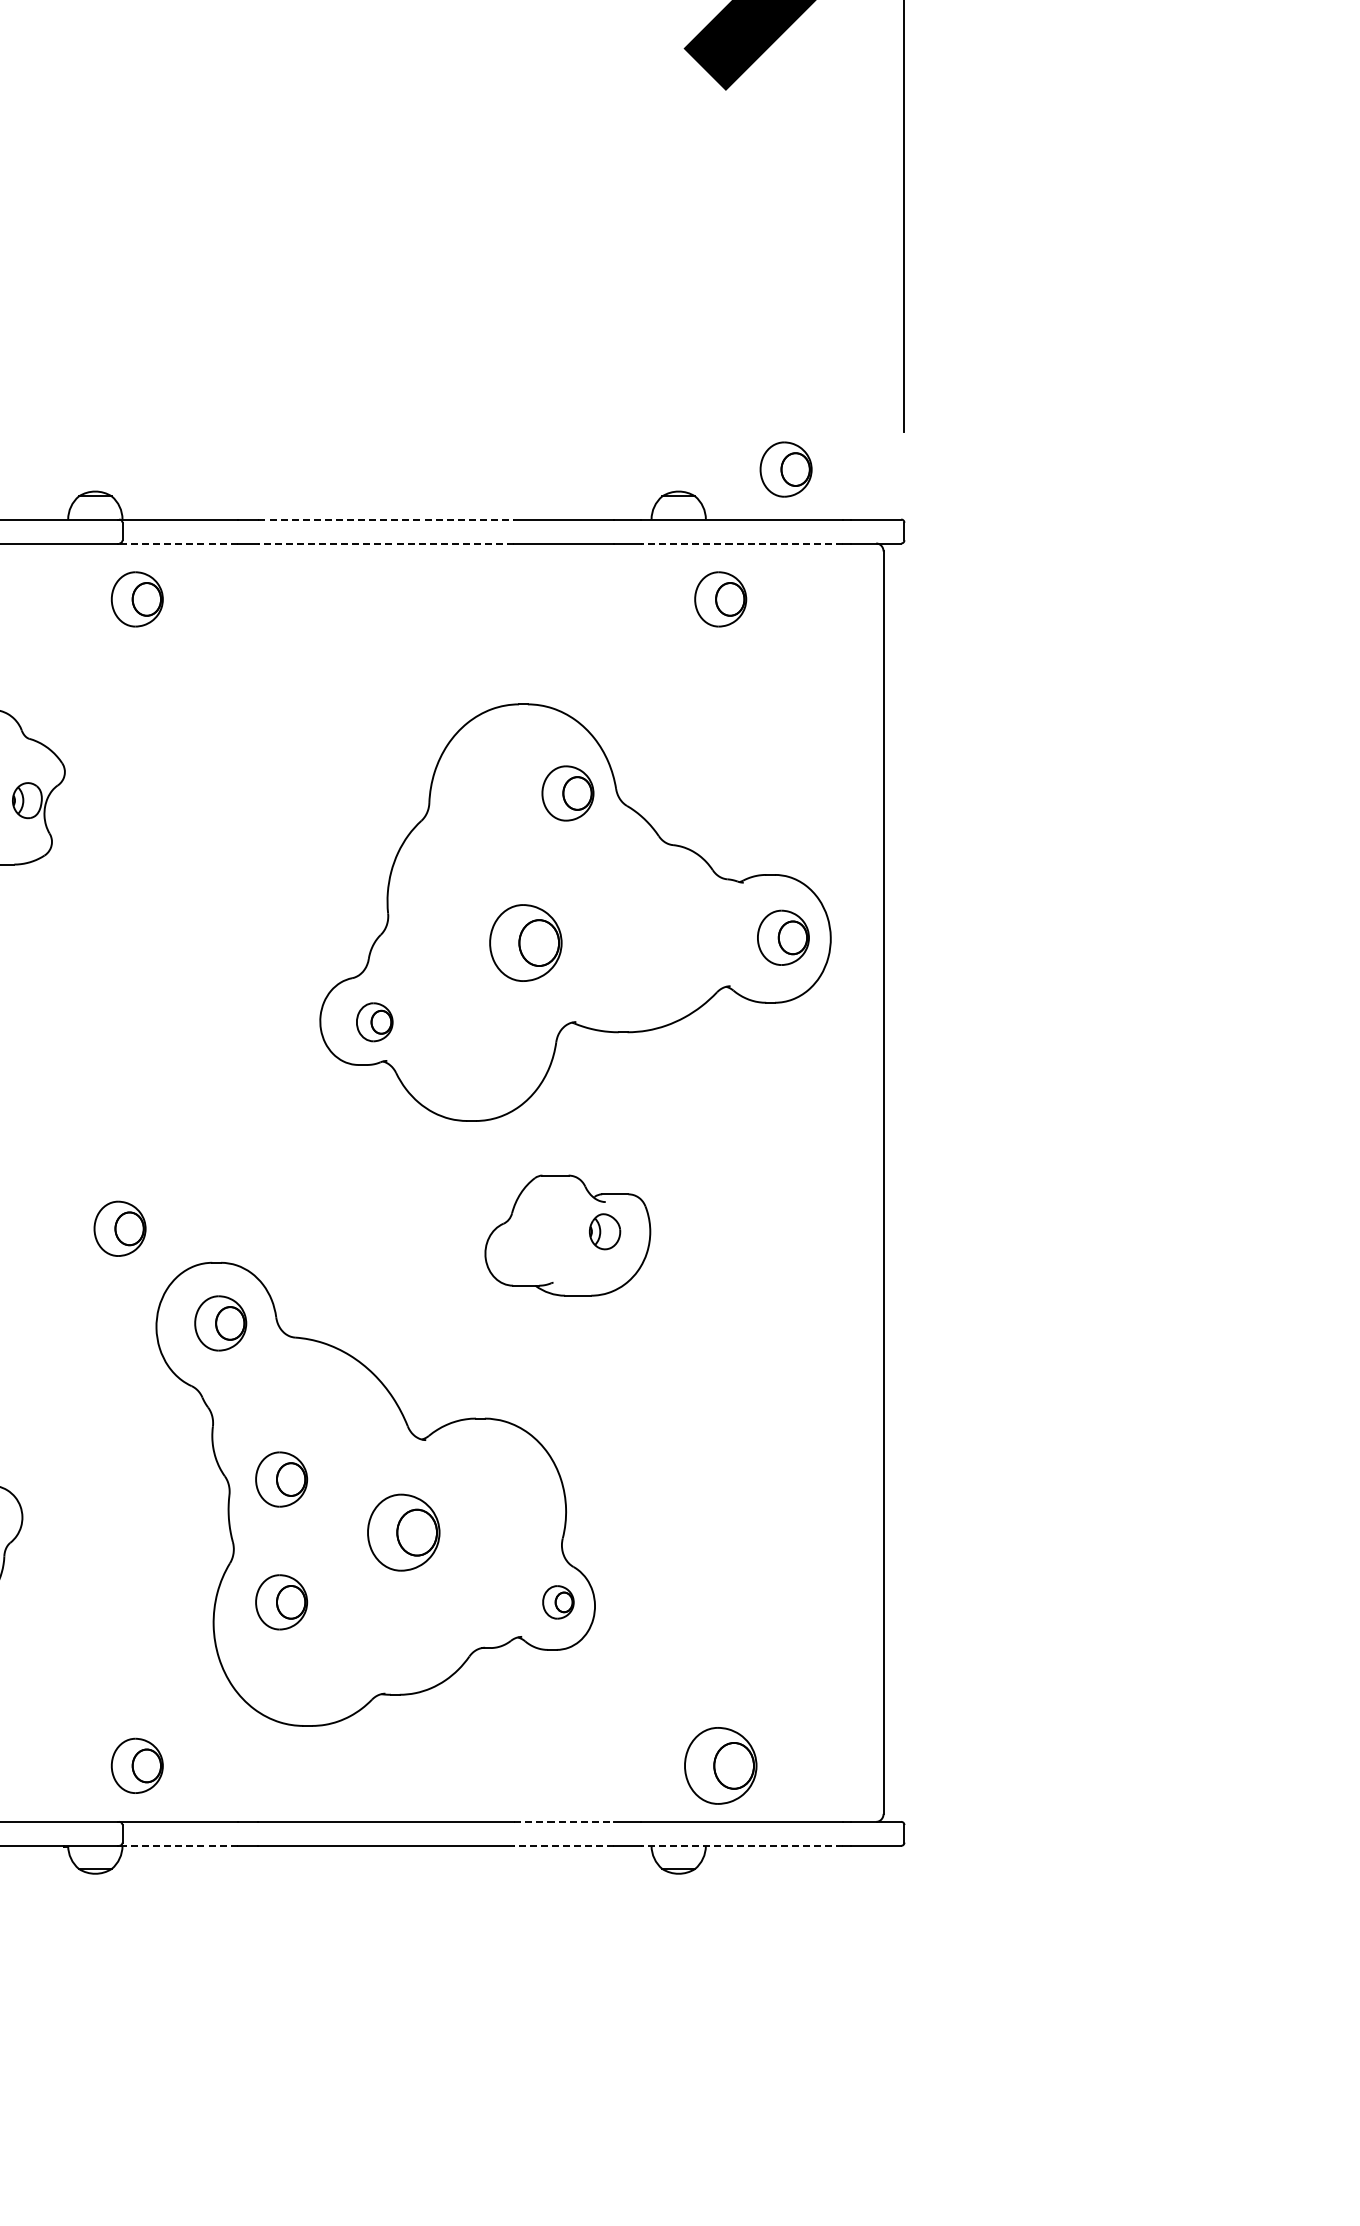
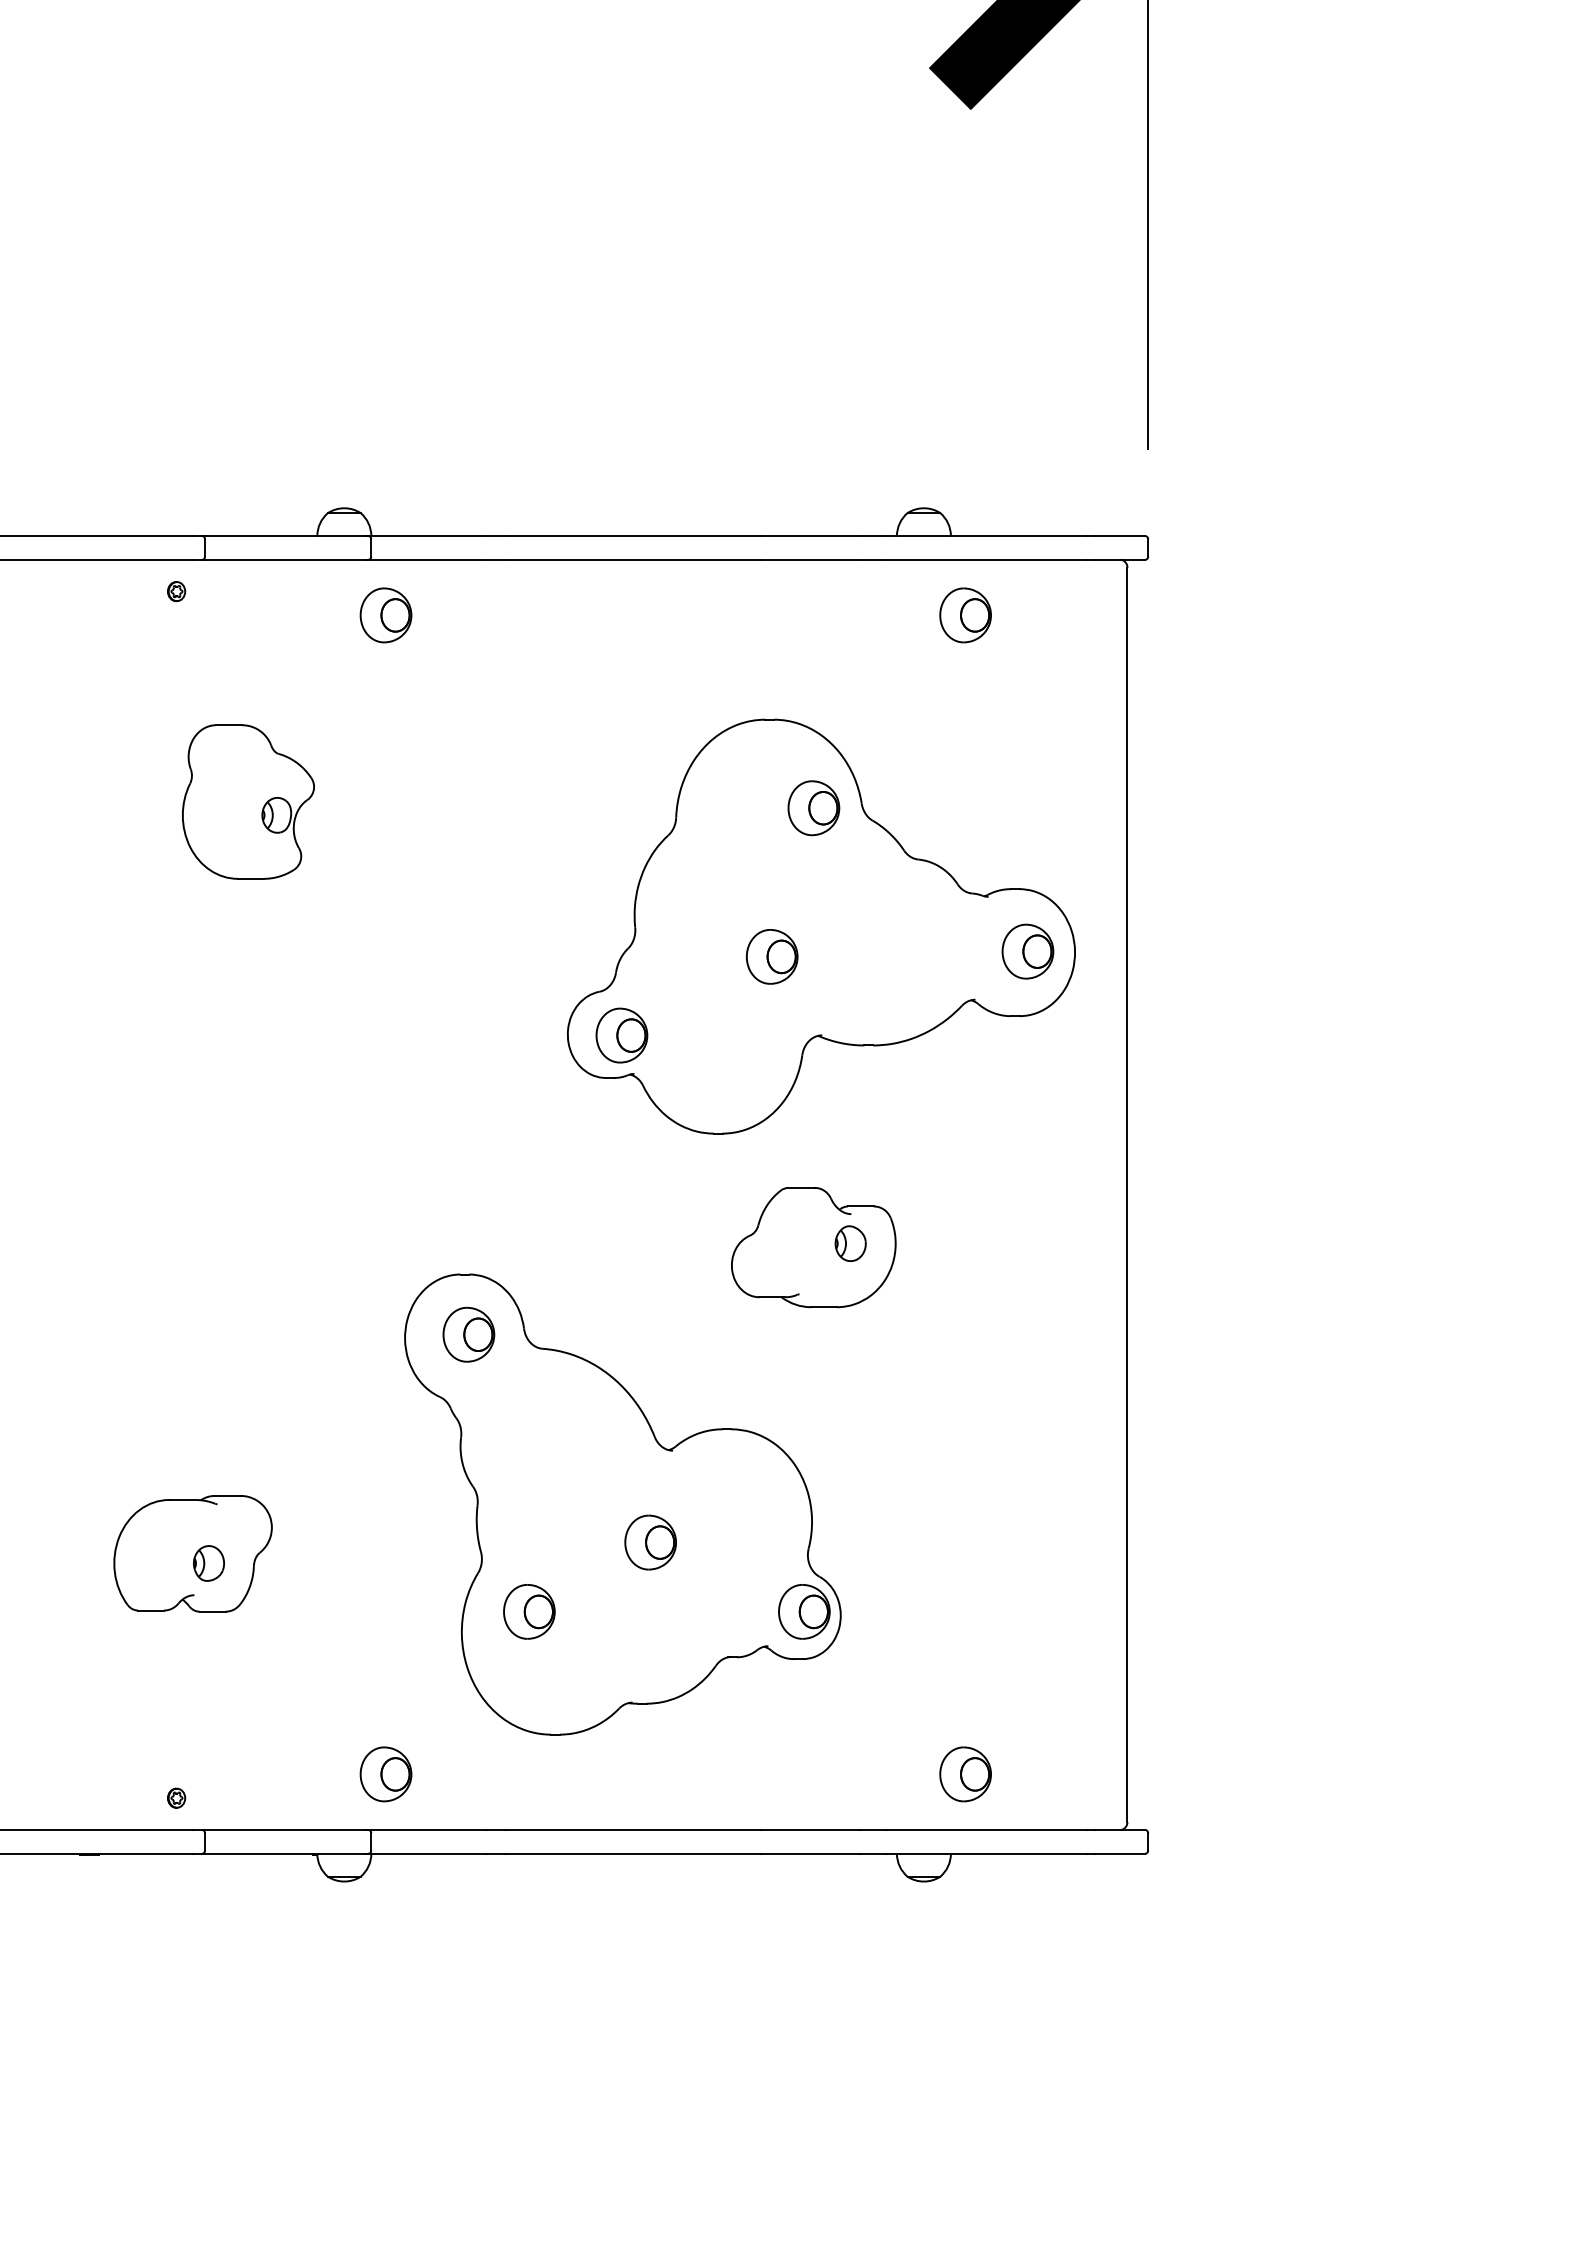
part: (785, 469) -> (1030, 486), removed
line: (386, 519) -> (633, 536), dashed -> solid
line: (178, 543) -> (426, 559), dashed -> solid
line: (385, 543) -> (632, 559), dashed -> solid
line: (741, 543) -> (986, 559), dashed -> solid
part: (526, 942) -> (772, 956), size x0.71
part: (374, 1022) -> (621, 1035), size x1.43
part: (119, 1228) -> (368, 1240), removed
part: (281, 1479) -> (529, 1489), removed
part: (403, 1532) -> (650, 1542), size x0.71
part: (558, 1601) -> (804, 1611), size x1.67
part: (720, 1766) -> (965, 1774), size x0.71
line: (564, 1821) -> (810, 1829), dashed -> solid
line: (178, 1845) -> (426, 1853), dashed -> solid
line: (564, 1845) -> (810, 1853), dashed -> solid
line: (741, 1845) -> (986, 1853), dashed -> solid

